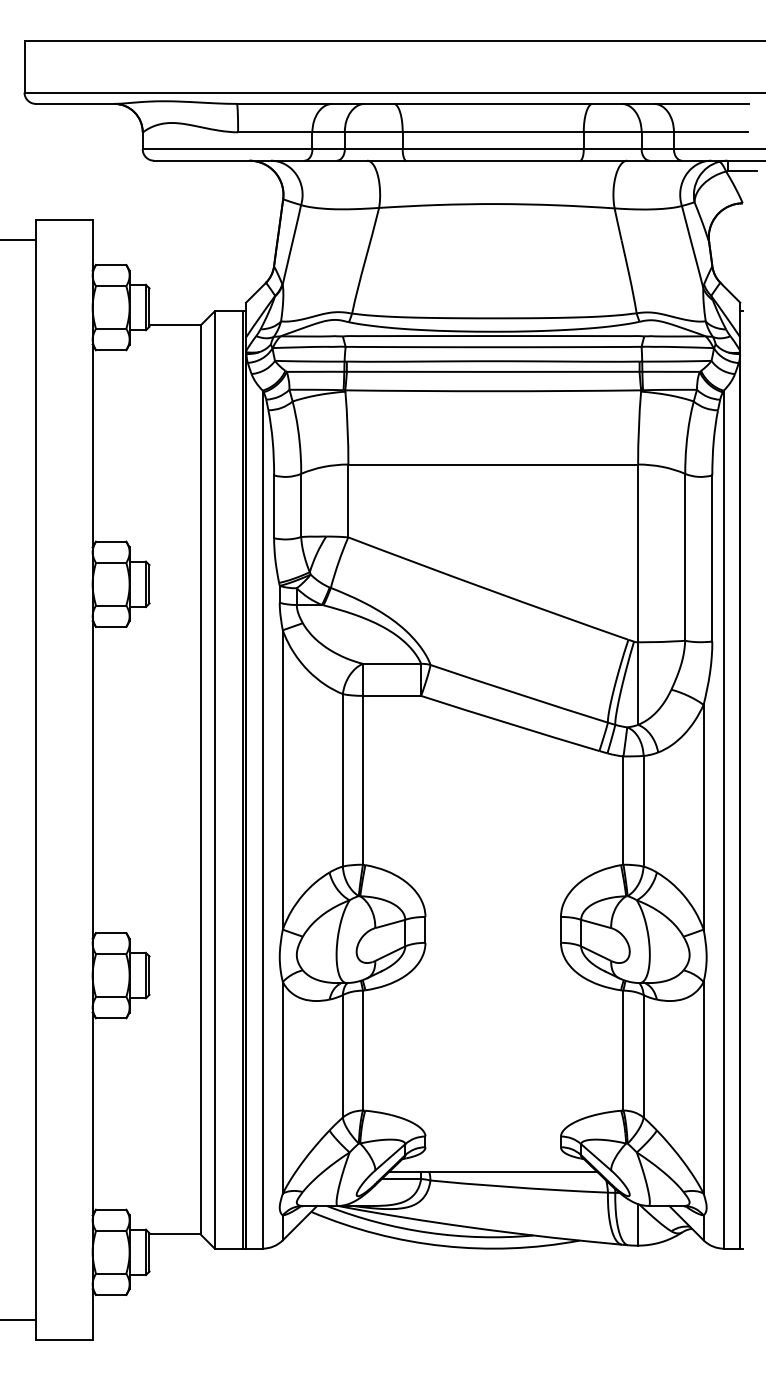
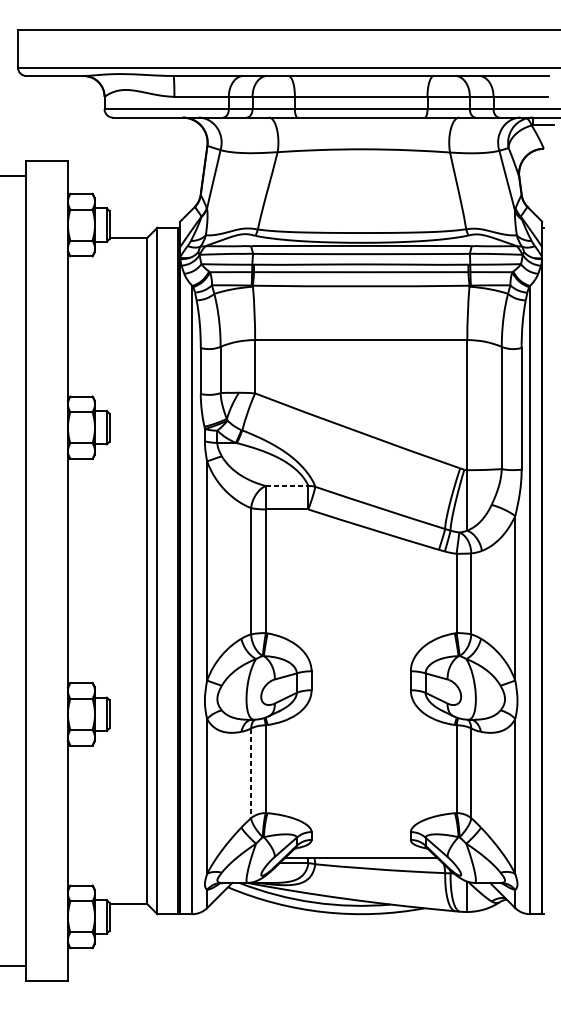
line: (392, 663) -> (287, 485), solid -> dashed
line: (342, 1056) -> (250, 773), solid -> dashed

